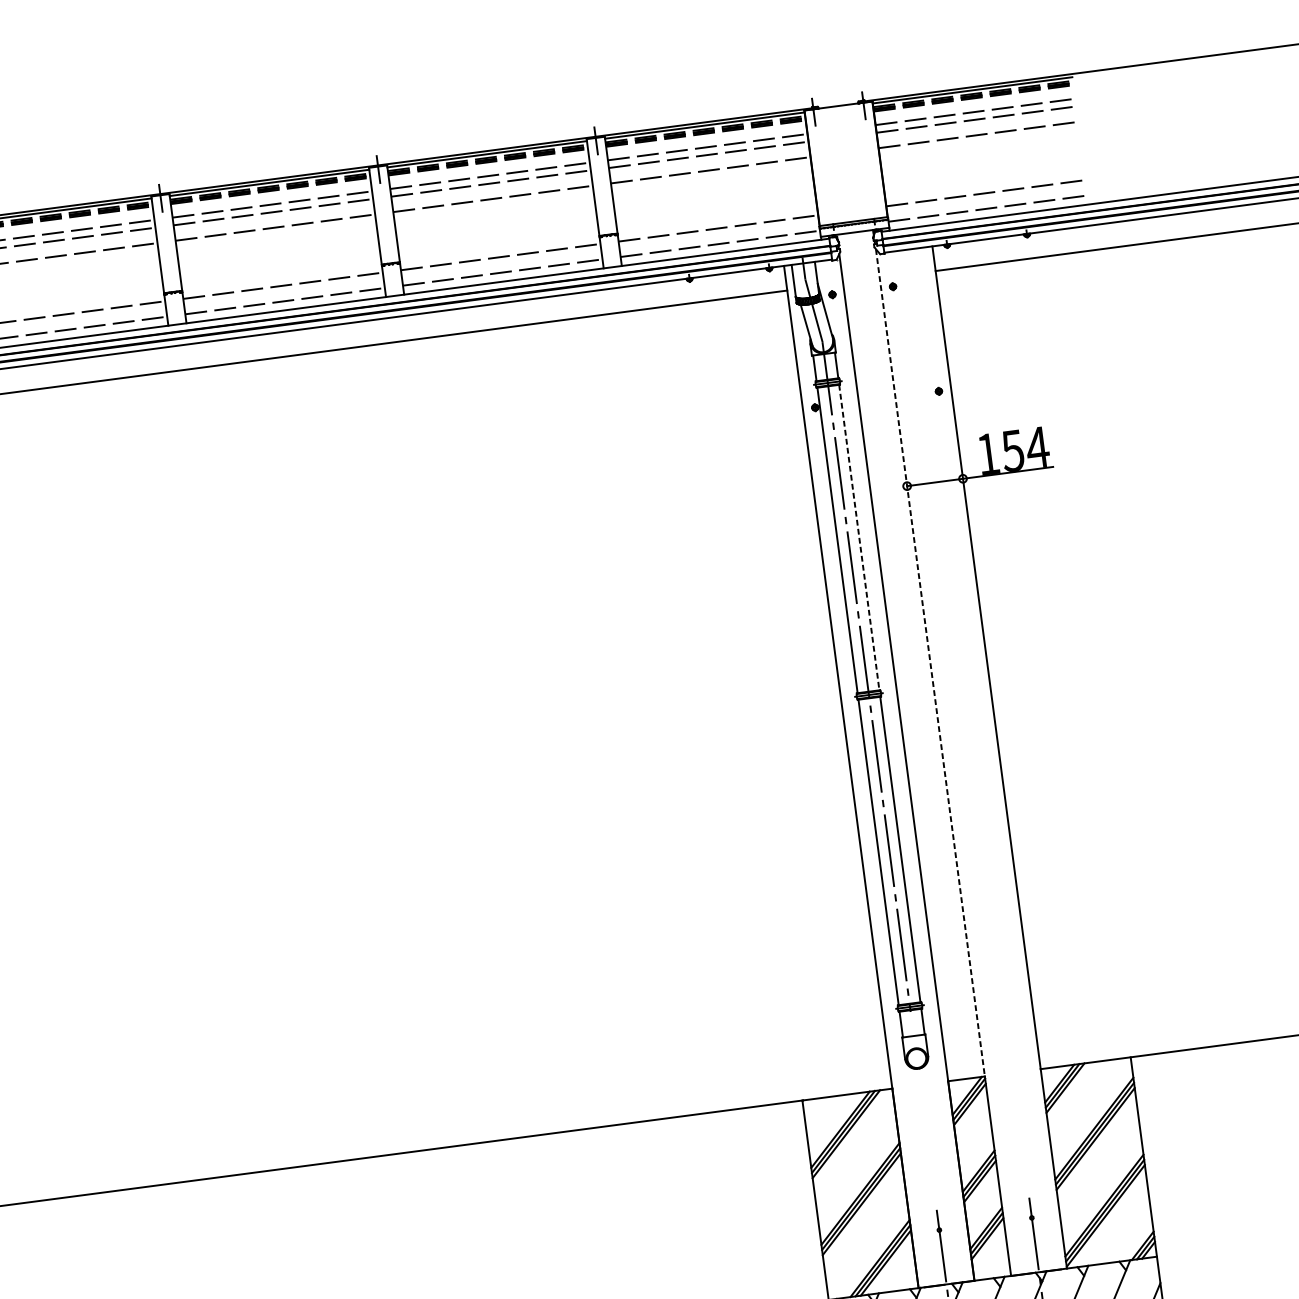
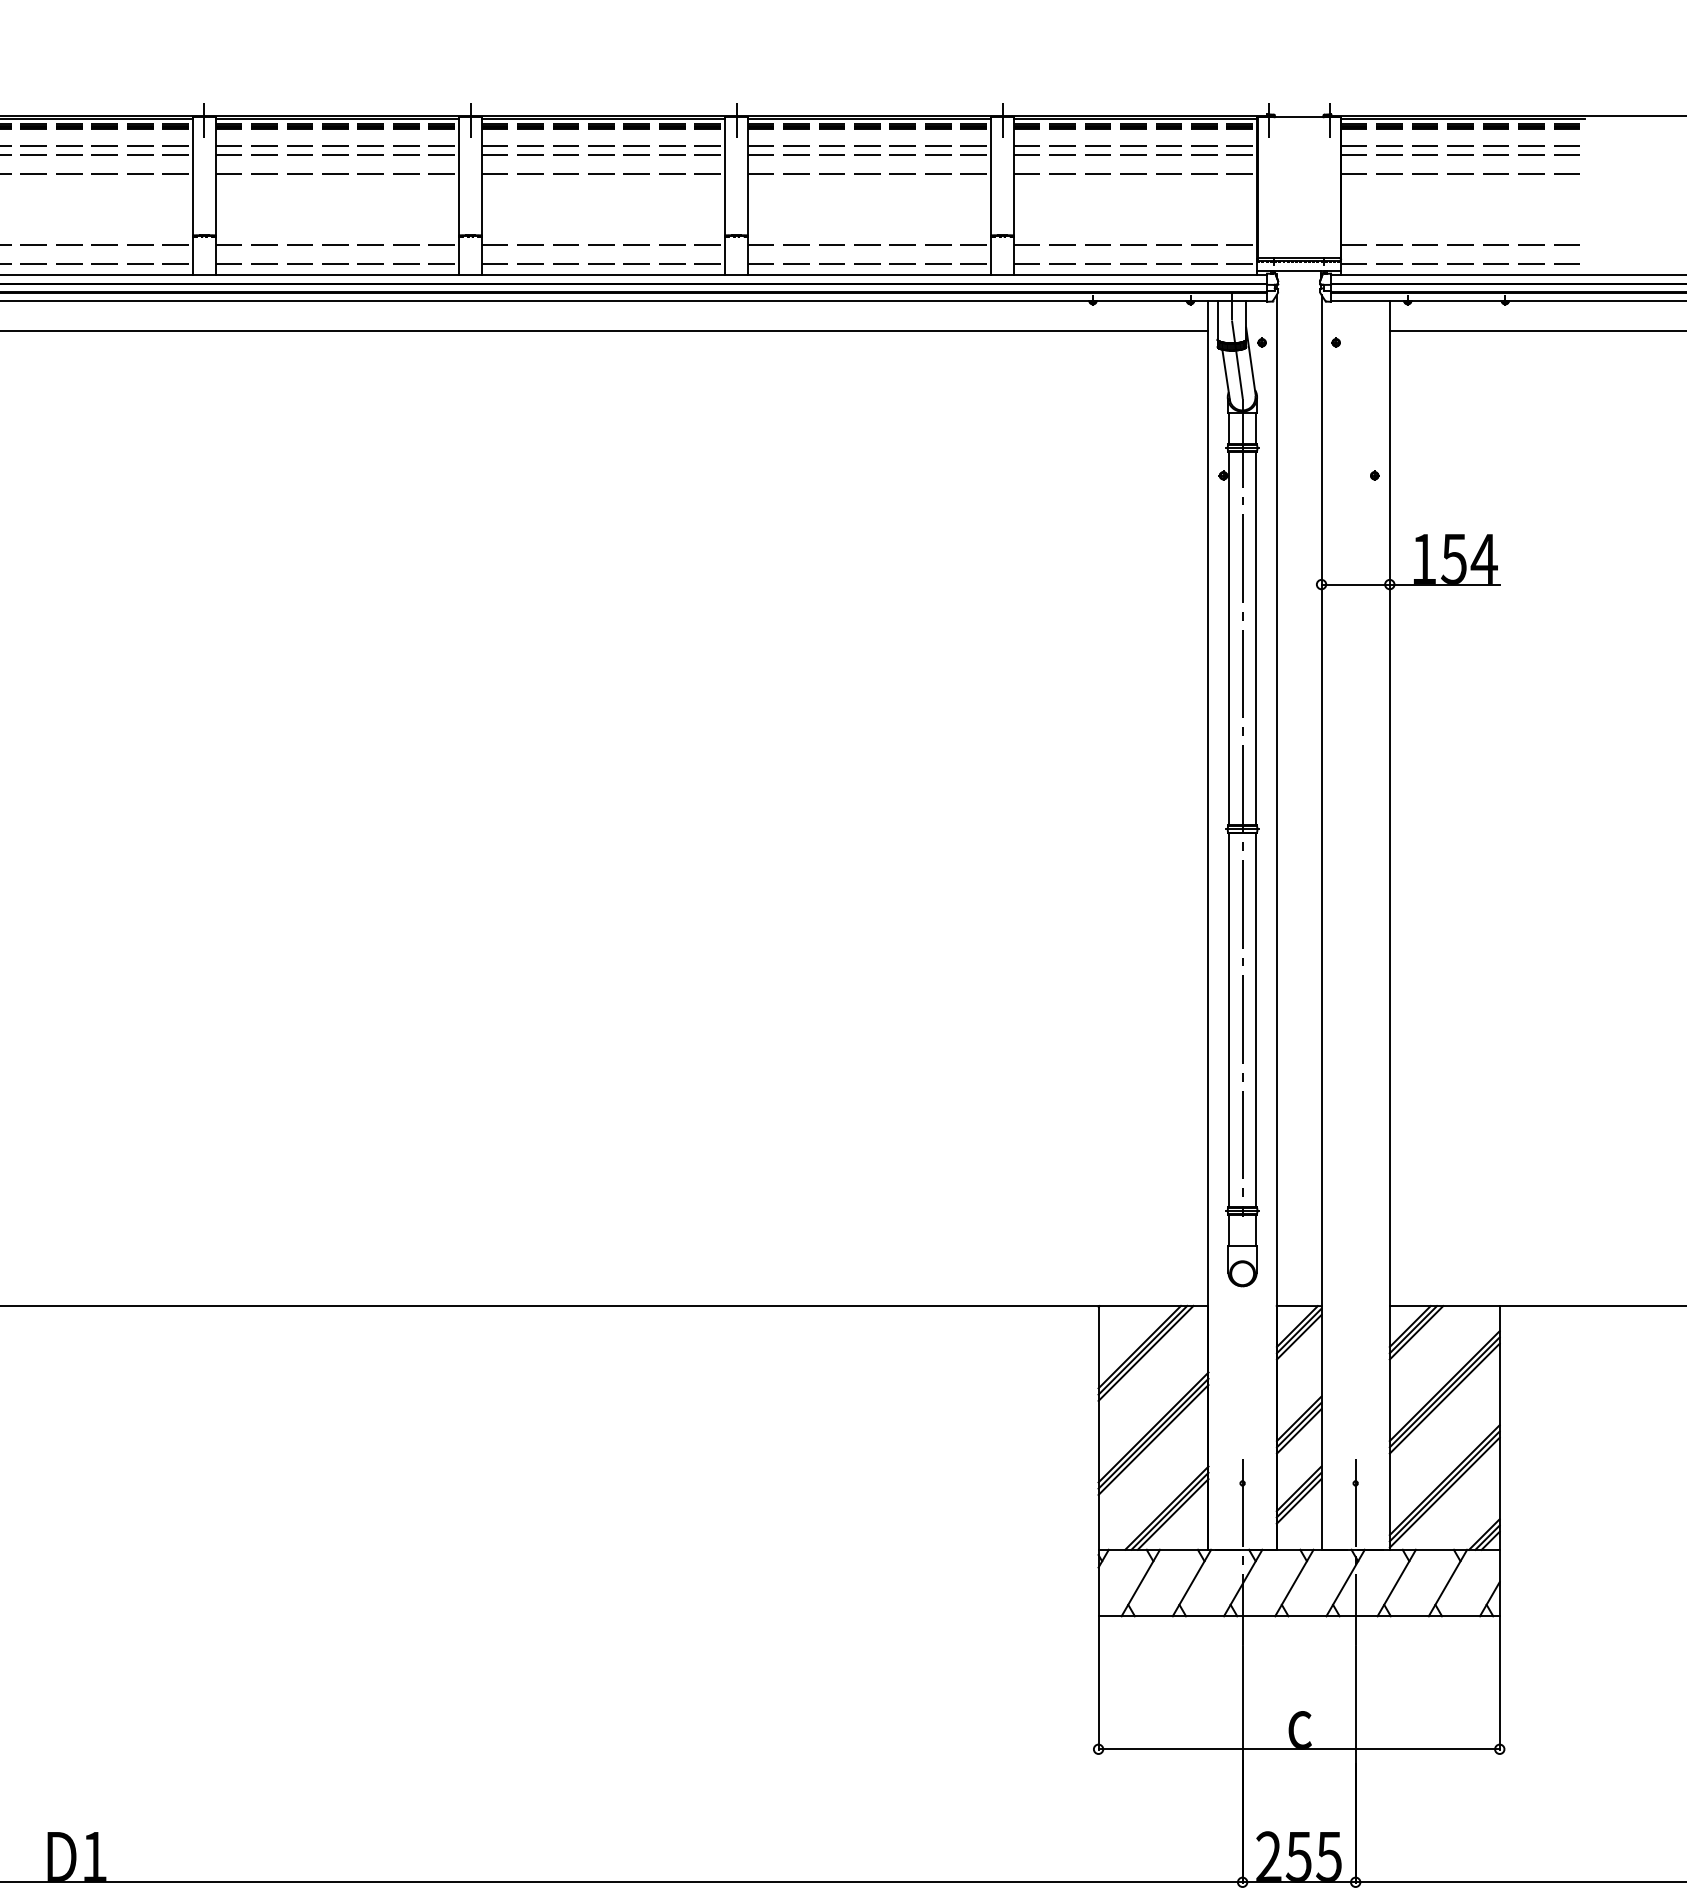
line: (858, 537) -> (1255, 638), dashed -> solid
line: (930, 662) -> (1321, 800), dashed -> solid

